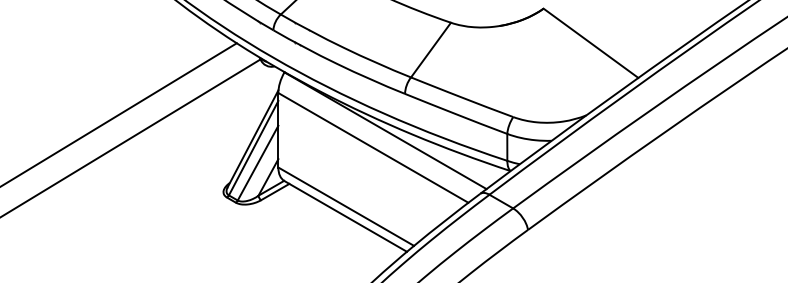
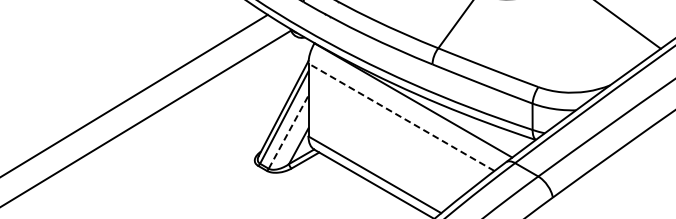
line: (373, 147) -> (401, 116), solid -> dashed
line: (258, 163) -> (289, 132), solid -> dashed

